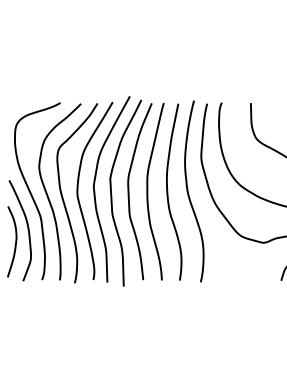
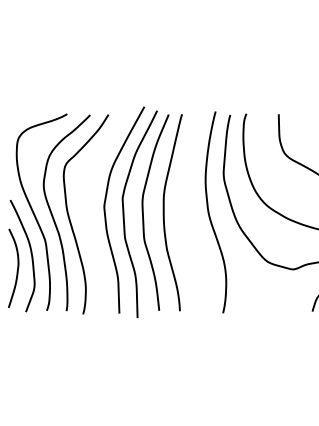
curve: (78, 190) -> (87, 211), removed
curve: (168, 191) -> (187, 212), removed

